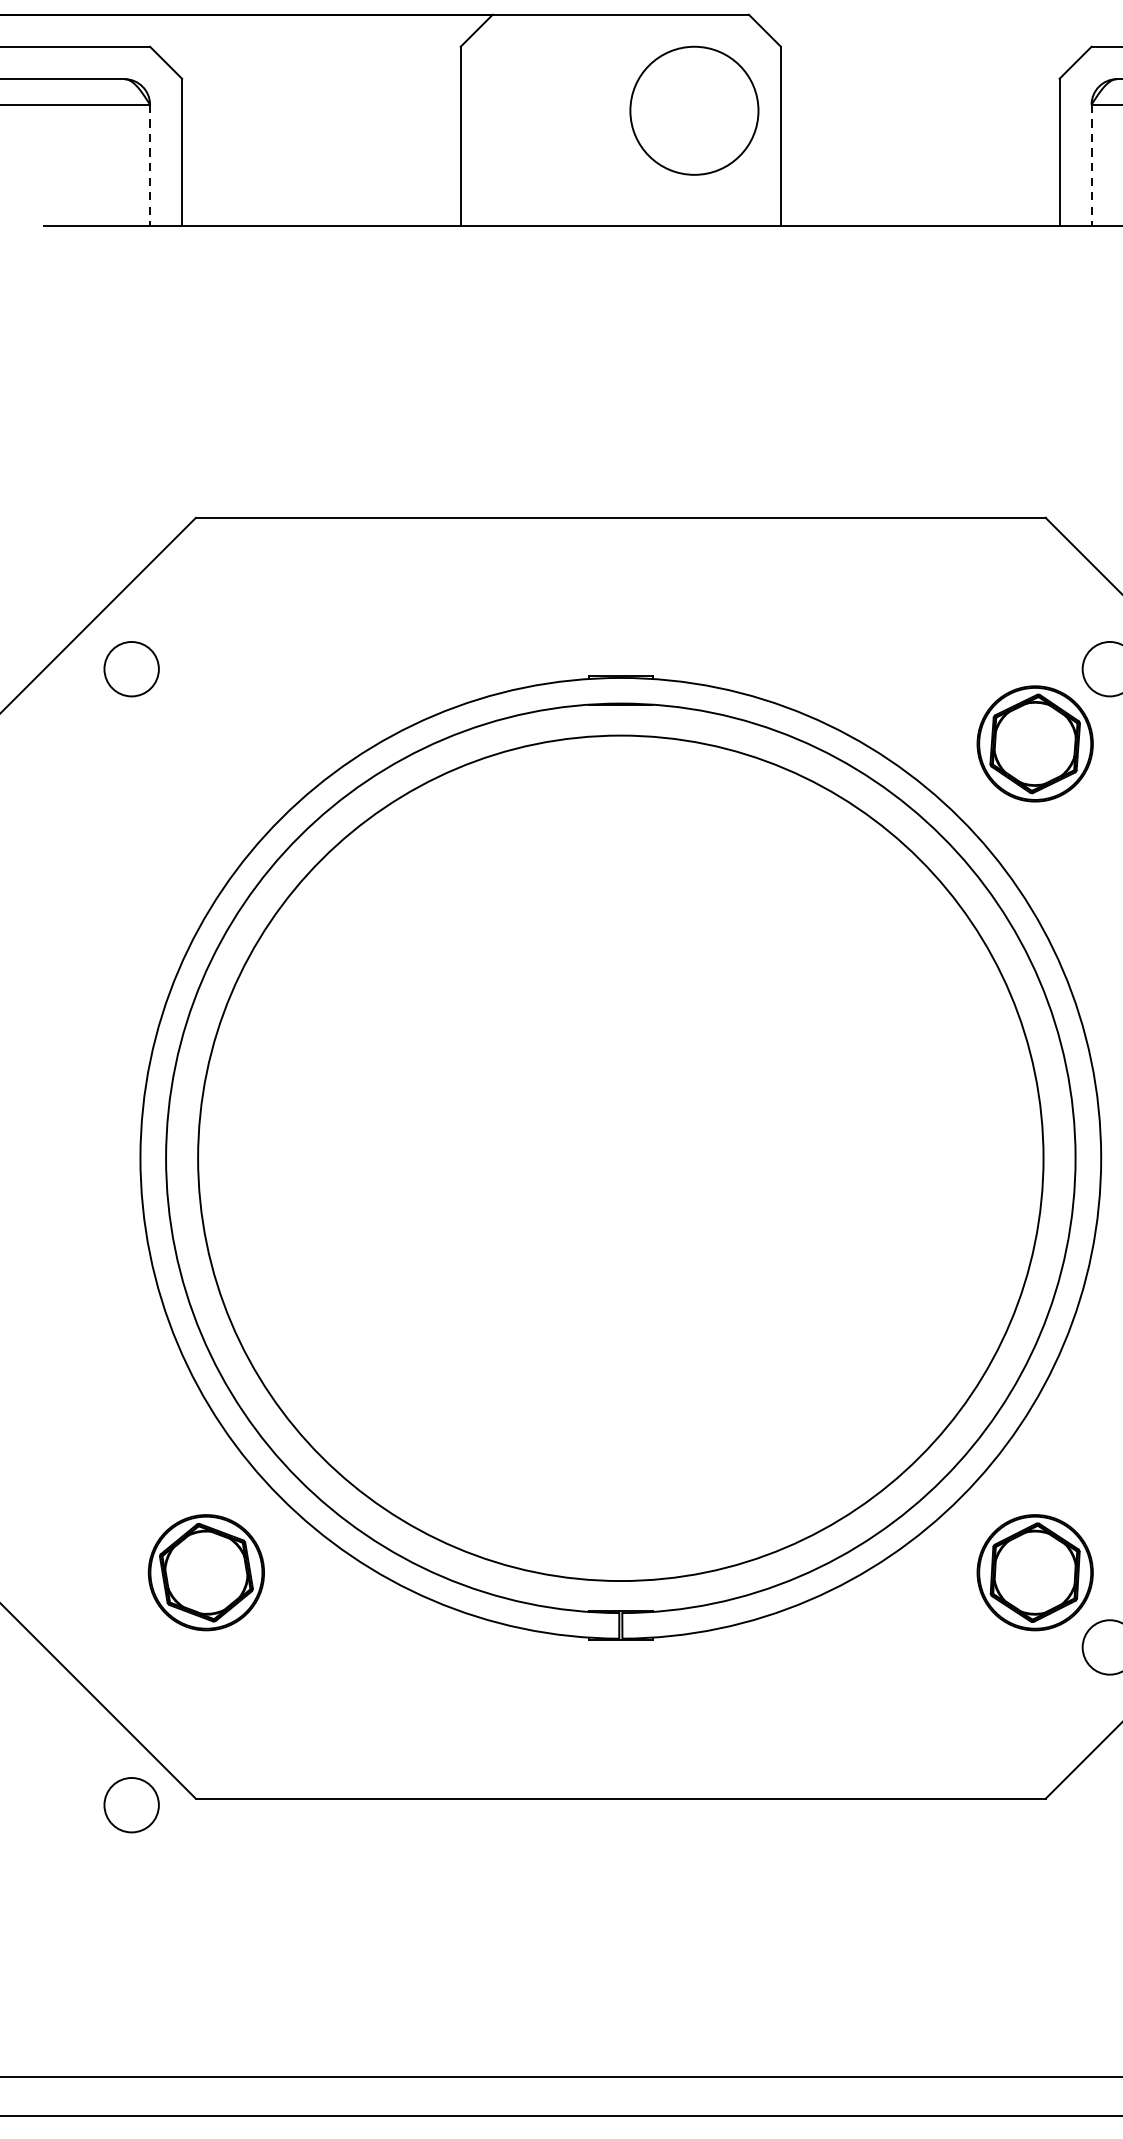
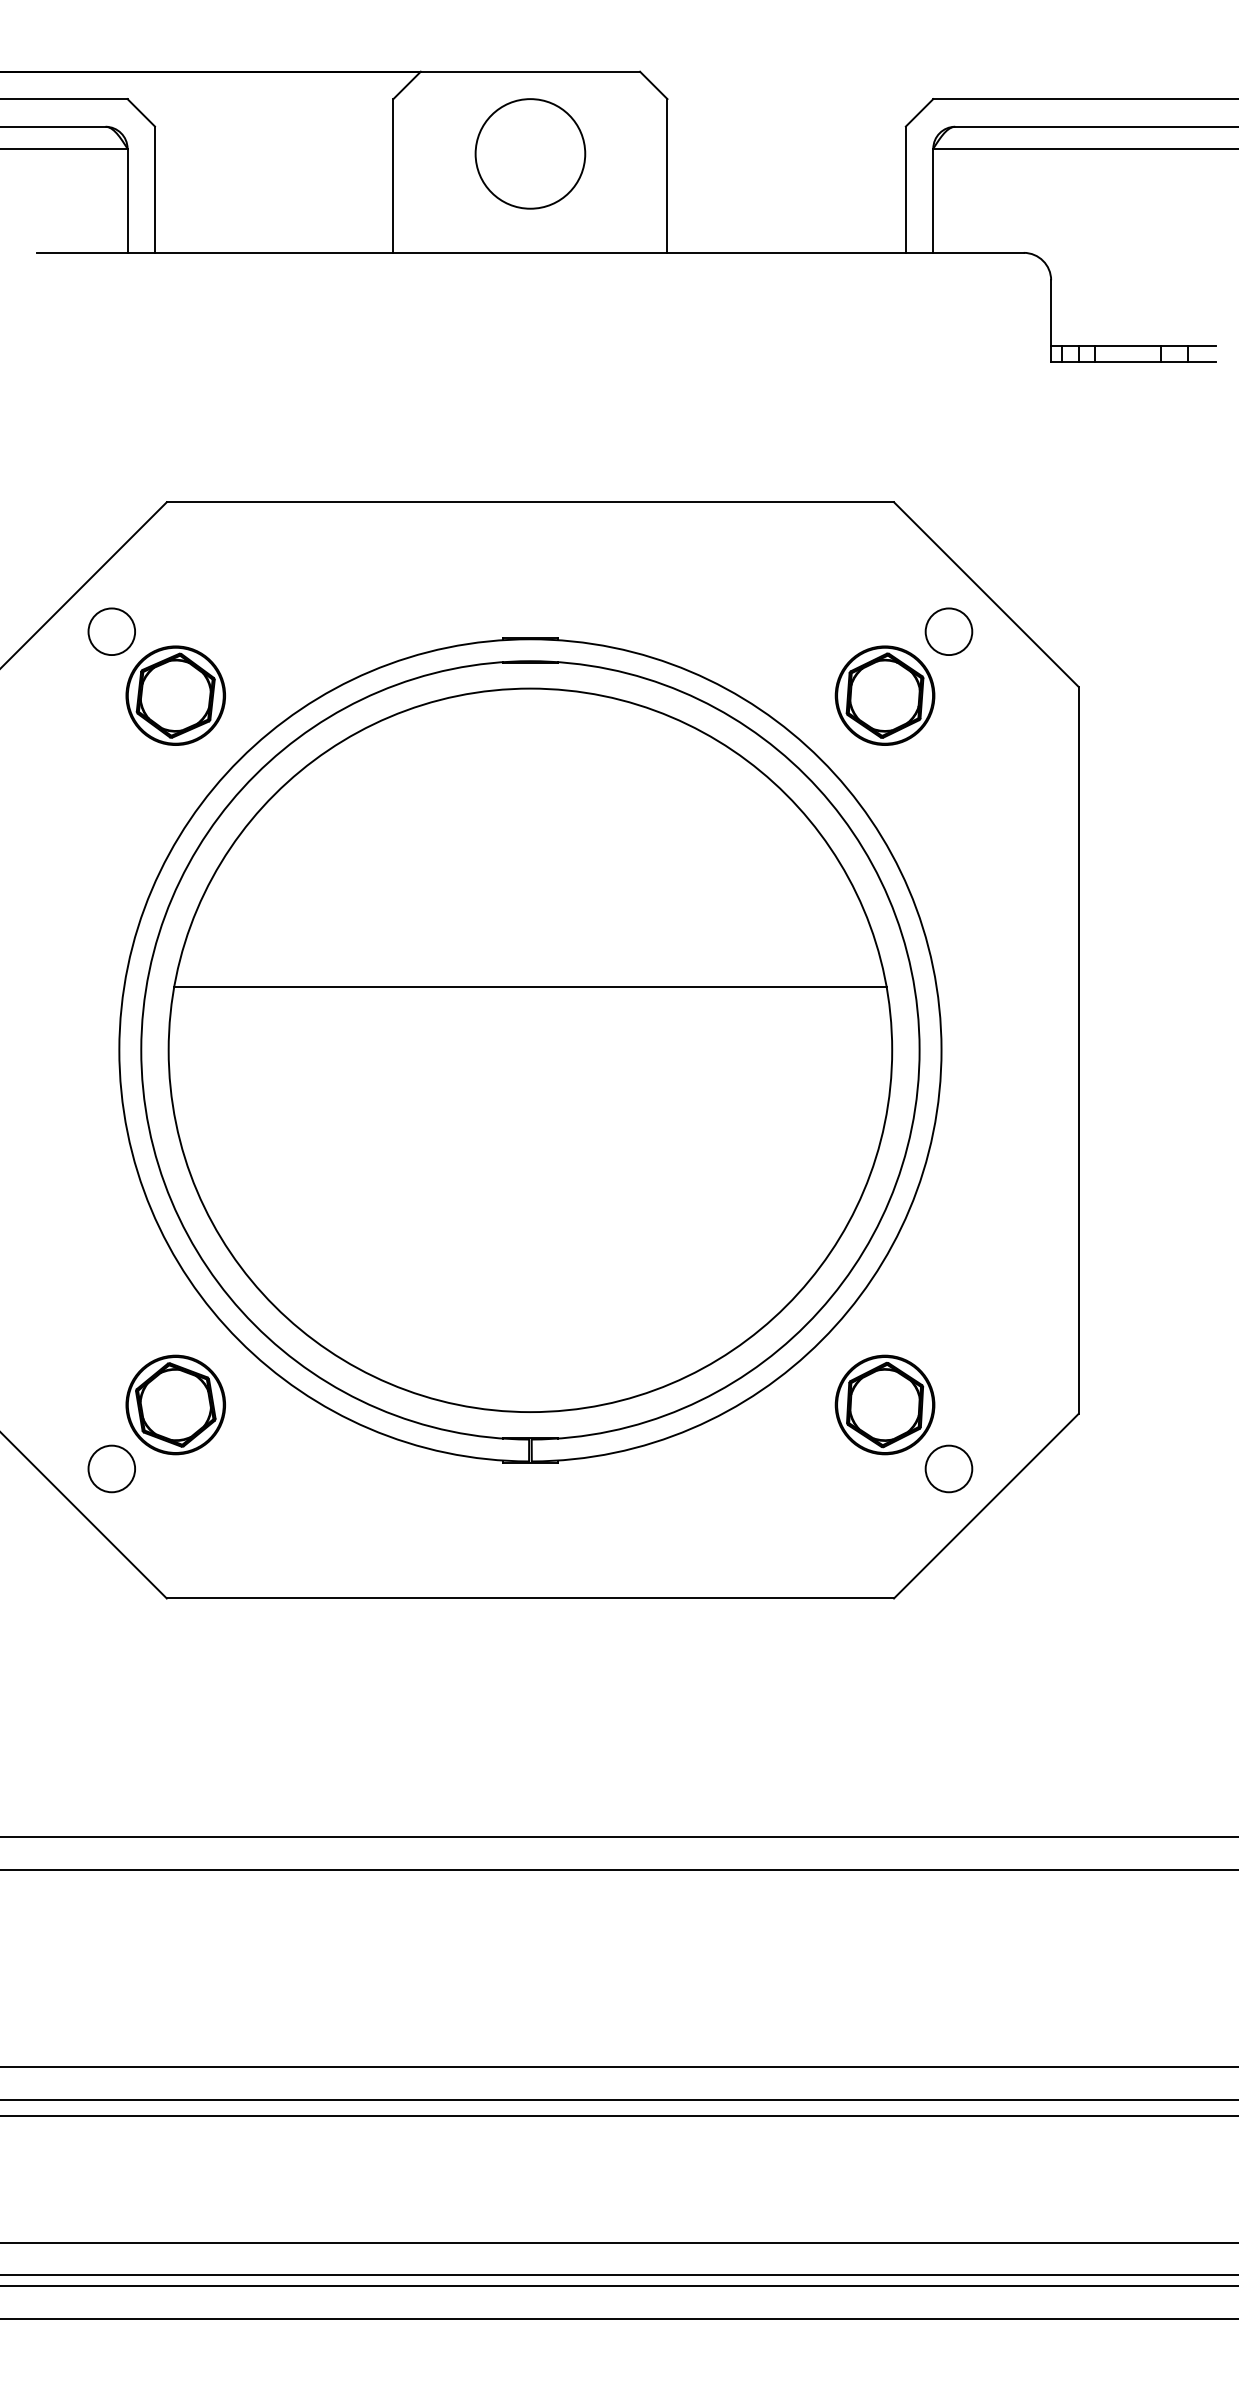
circle: (694, 110) -> (530, 153), moved
line: (149, 166) -> (127, 201), dashed -> solid
line: (1091, 166) -> (933, 201), dashed -> solid
part: (206, 743) -> (175, 695), added
line: (620, 1084) -> (530, 987), added
circle: (131, 1804) -> (111, 1468), moved

